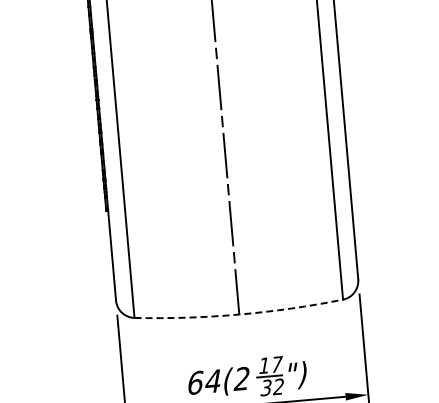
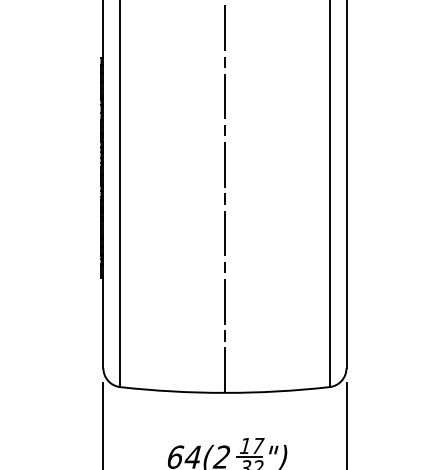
arc: (238, 314) -> (224, 392), dashed -> solid

